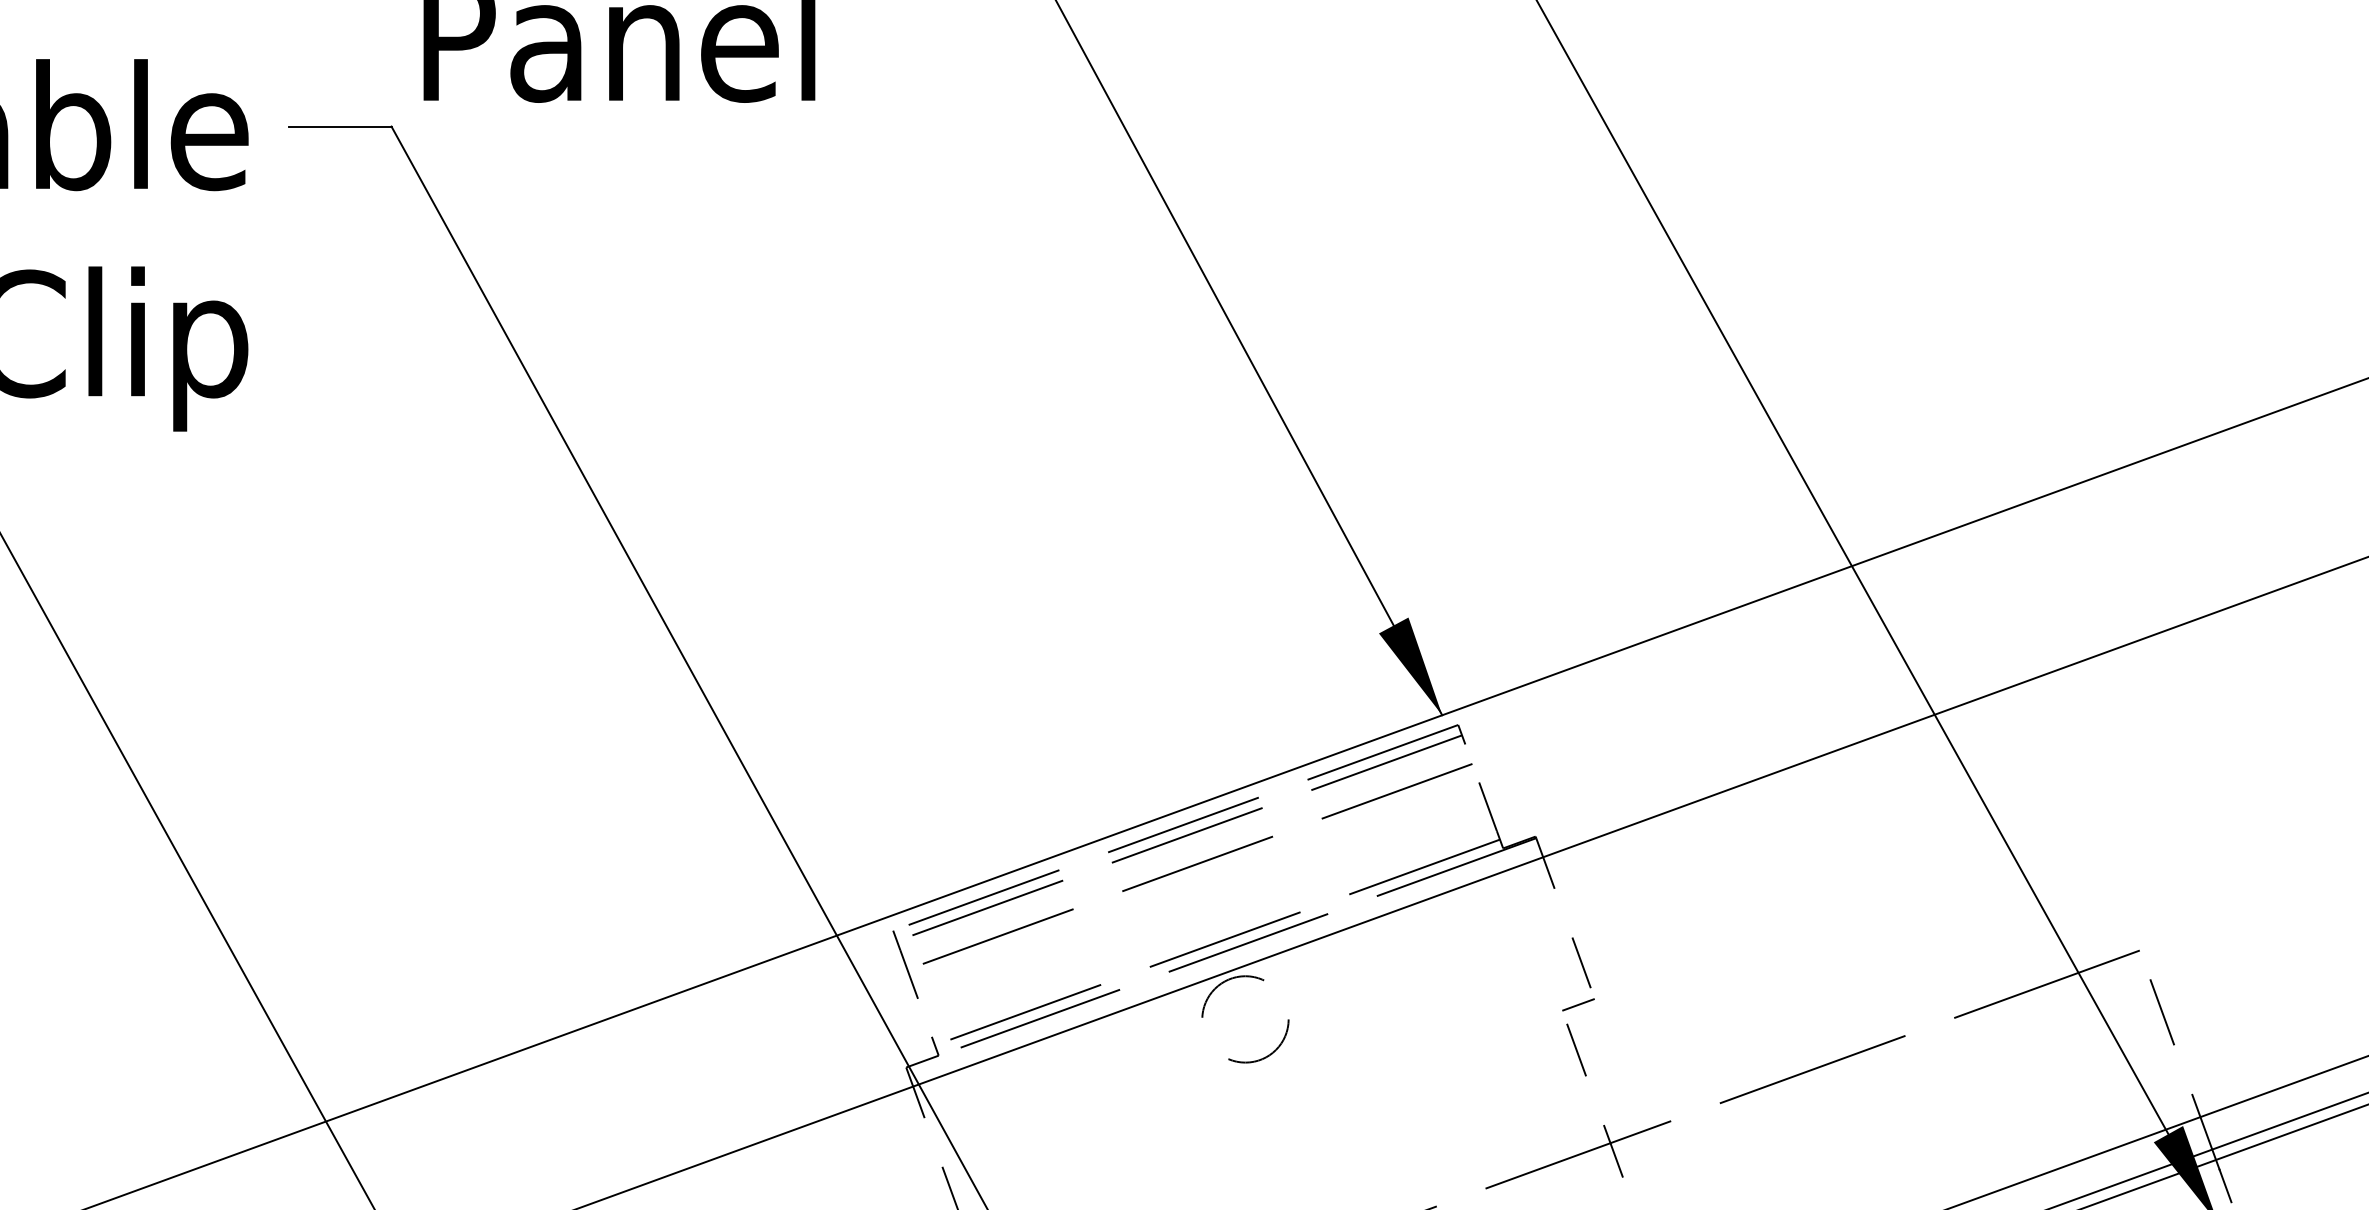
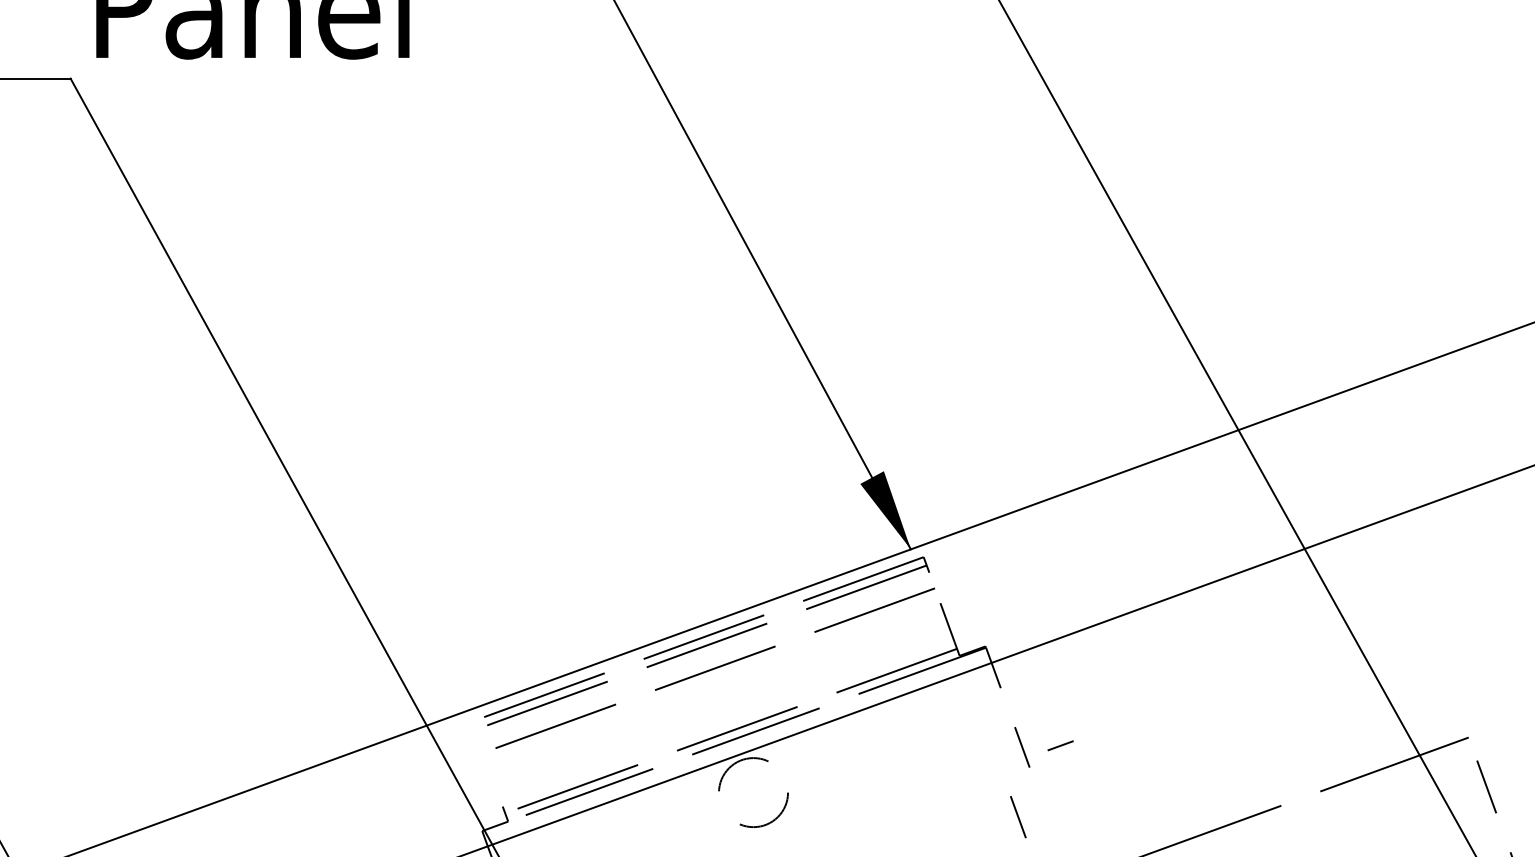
line: (905, 964) -> (481, 748), removed
line: (1578, 1004) -> (1060, 745), moved

